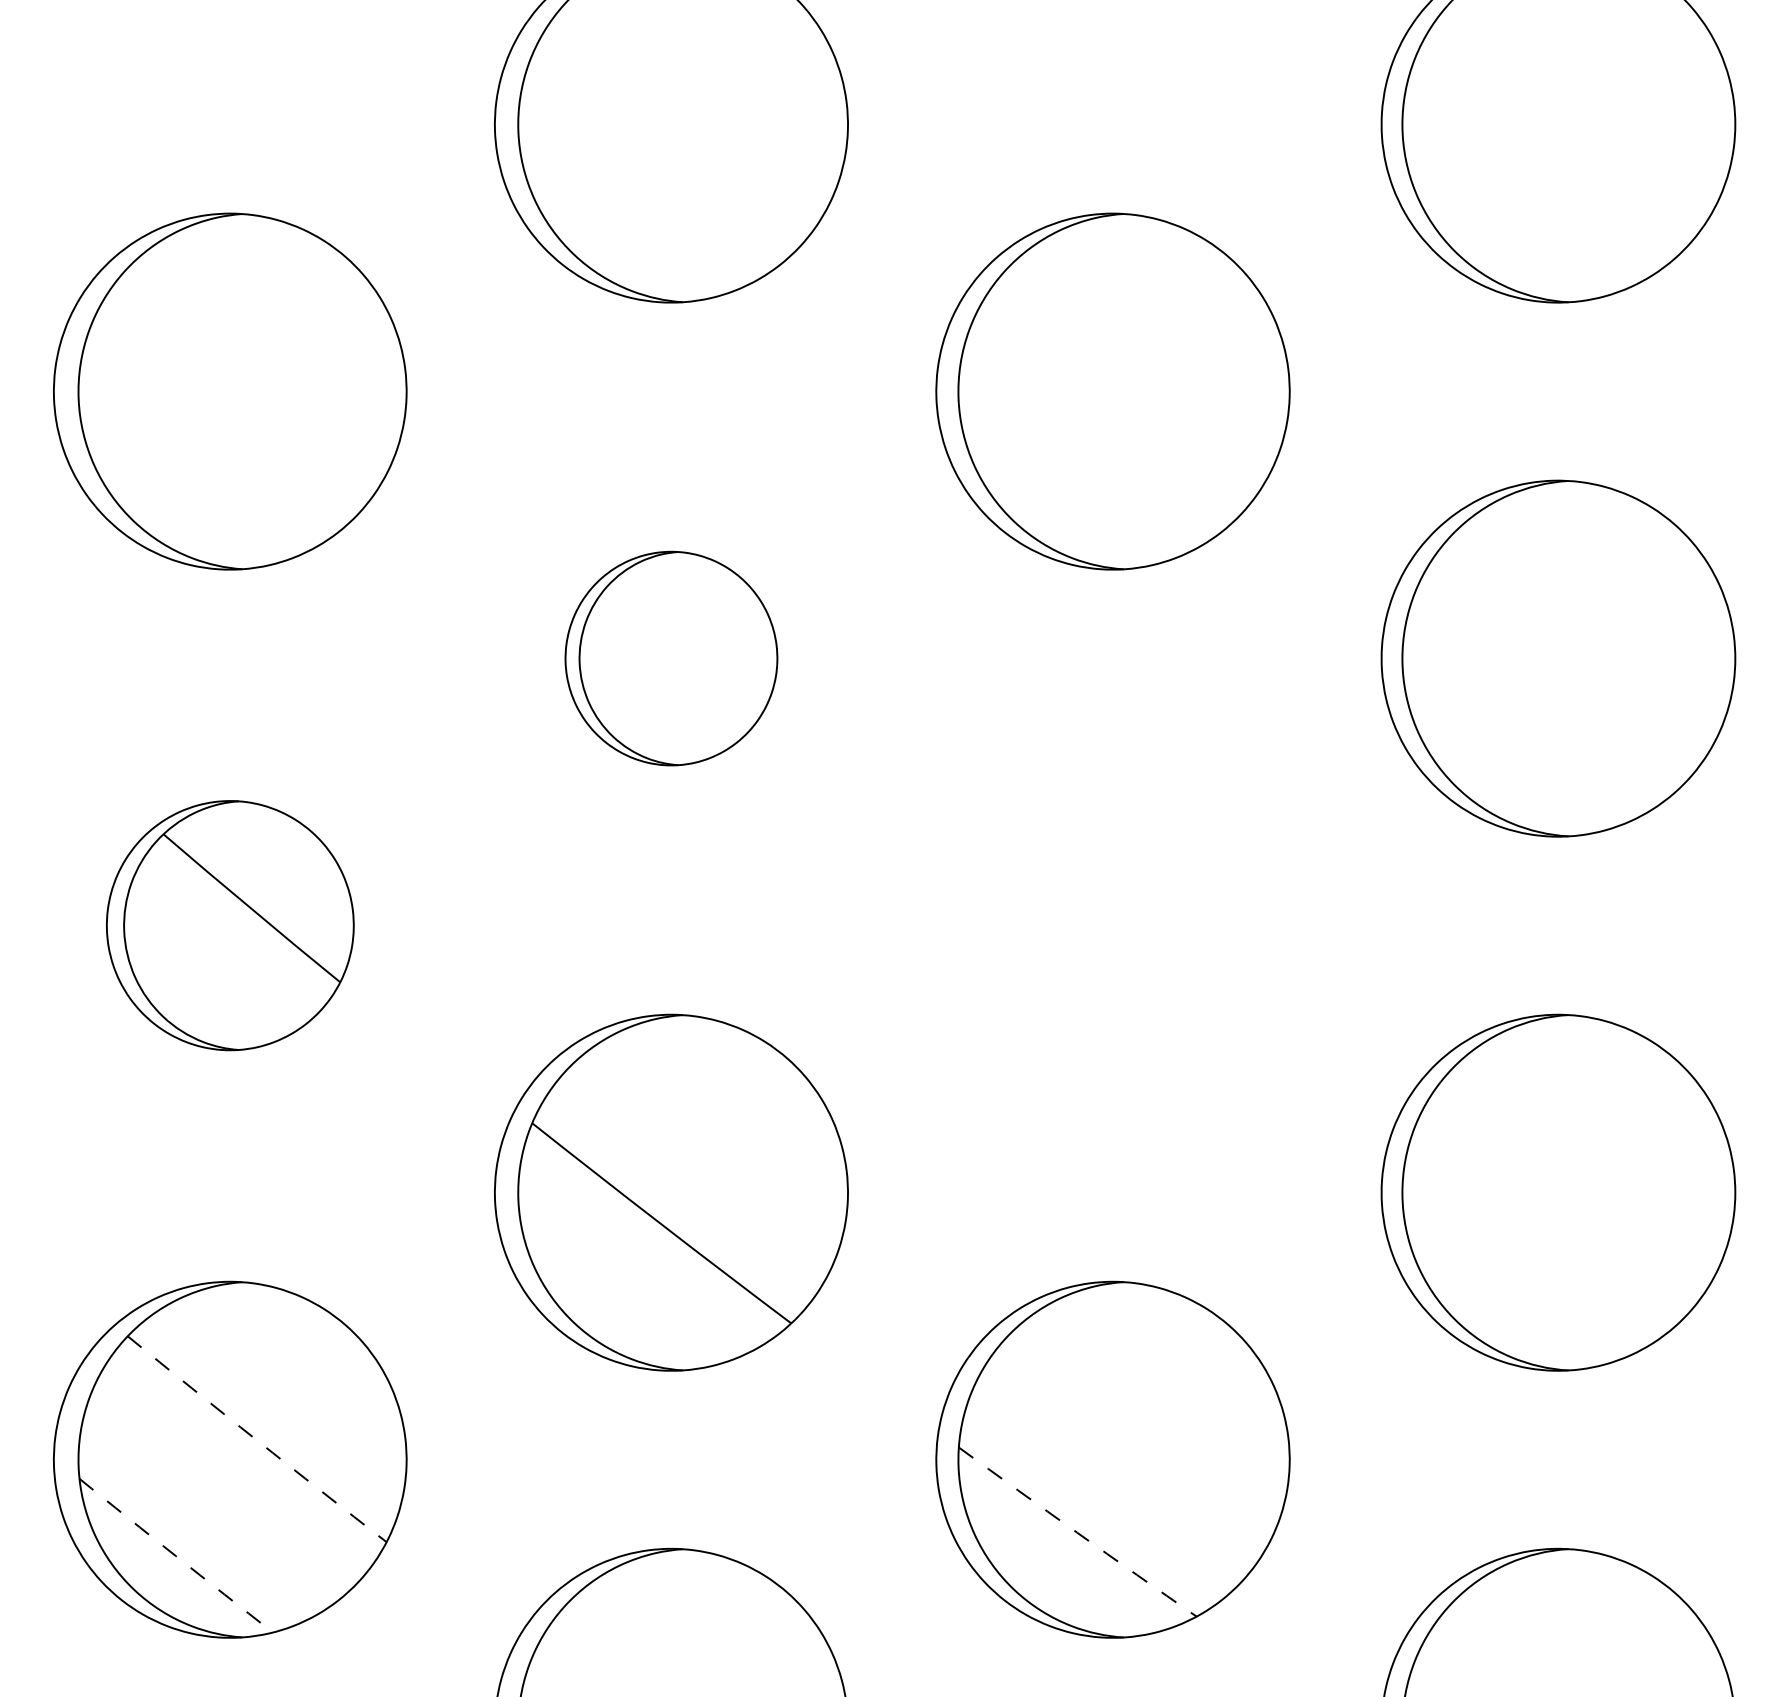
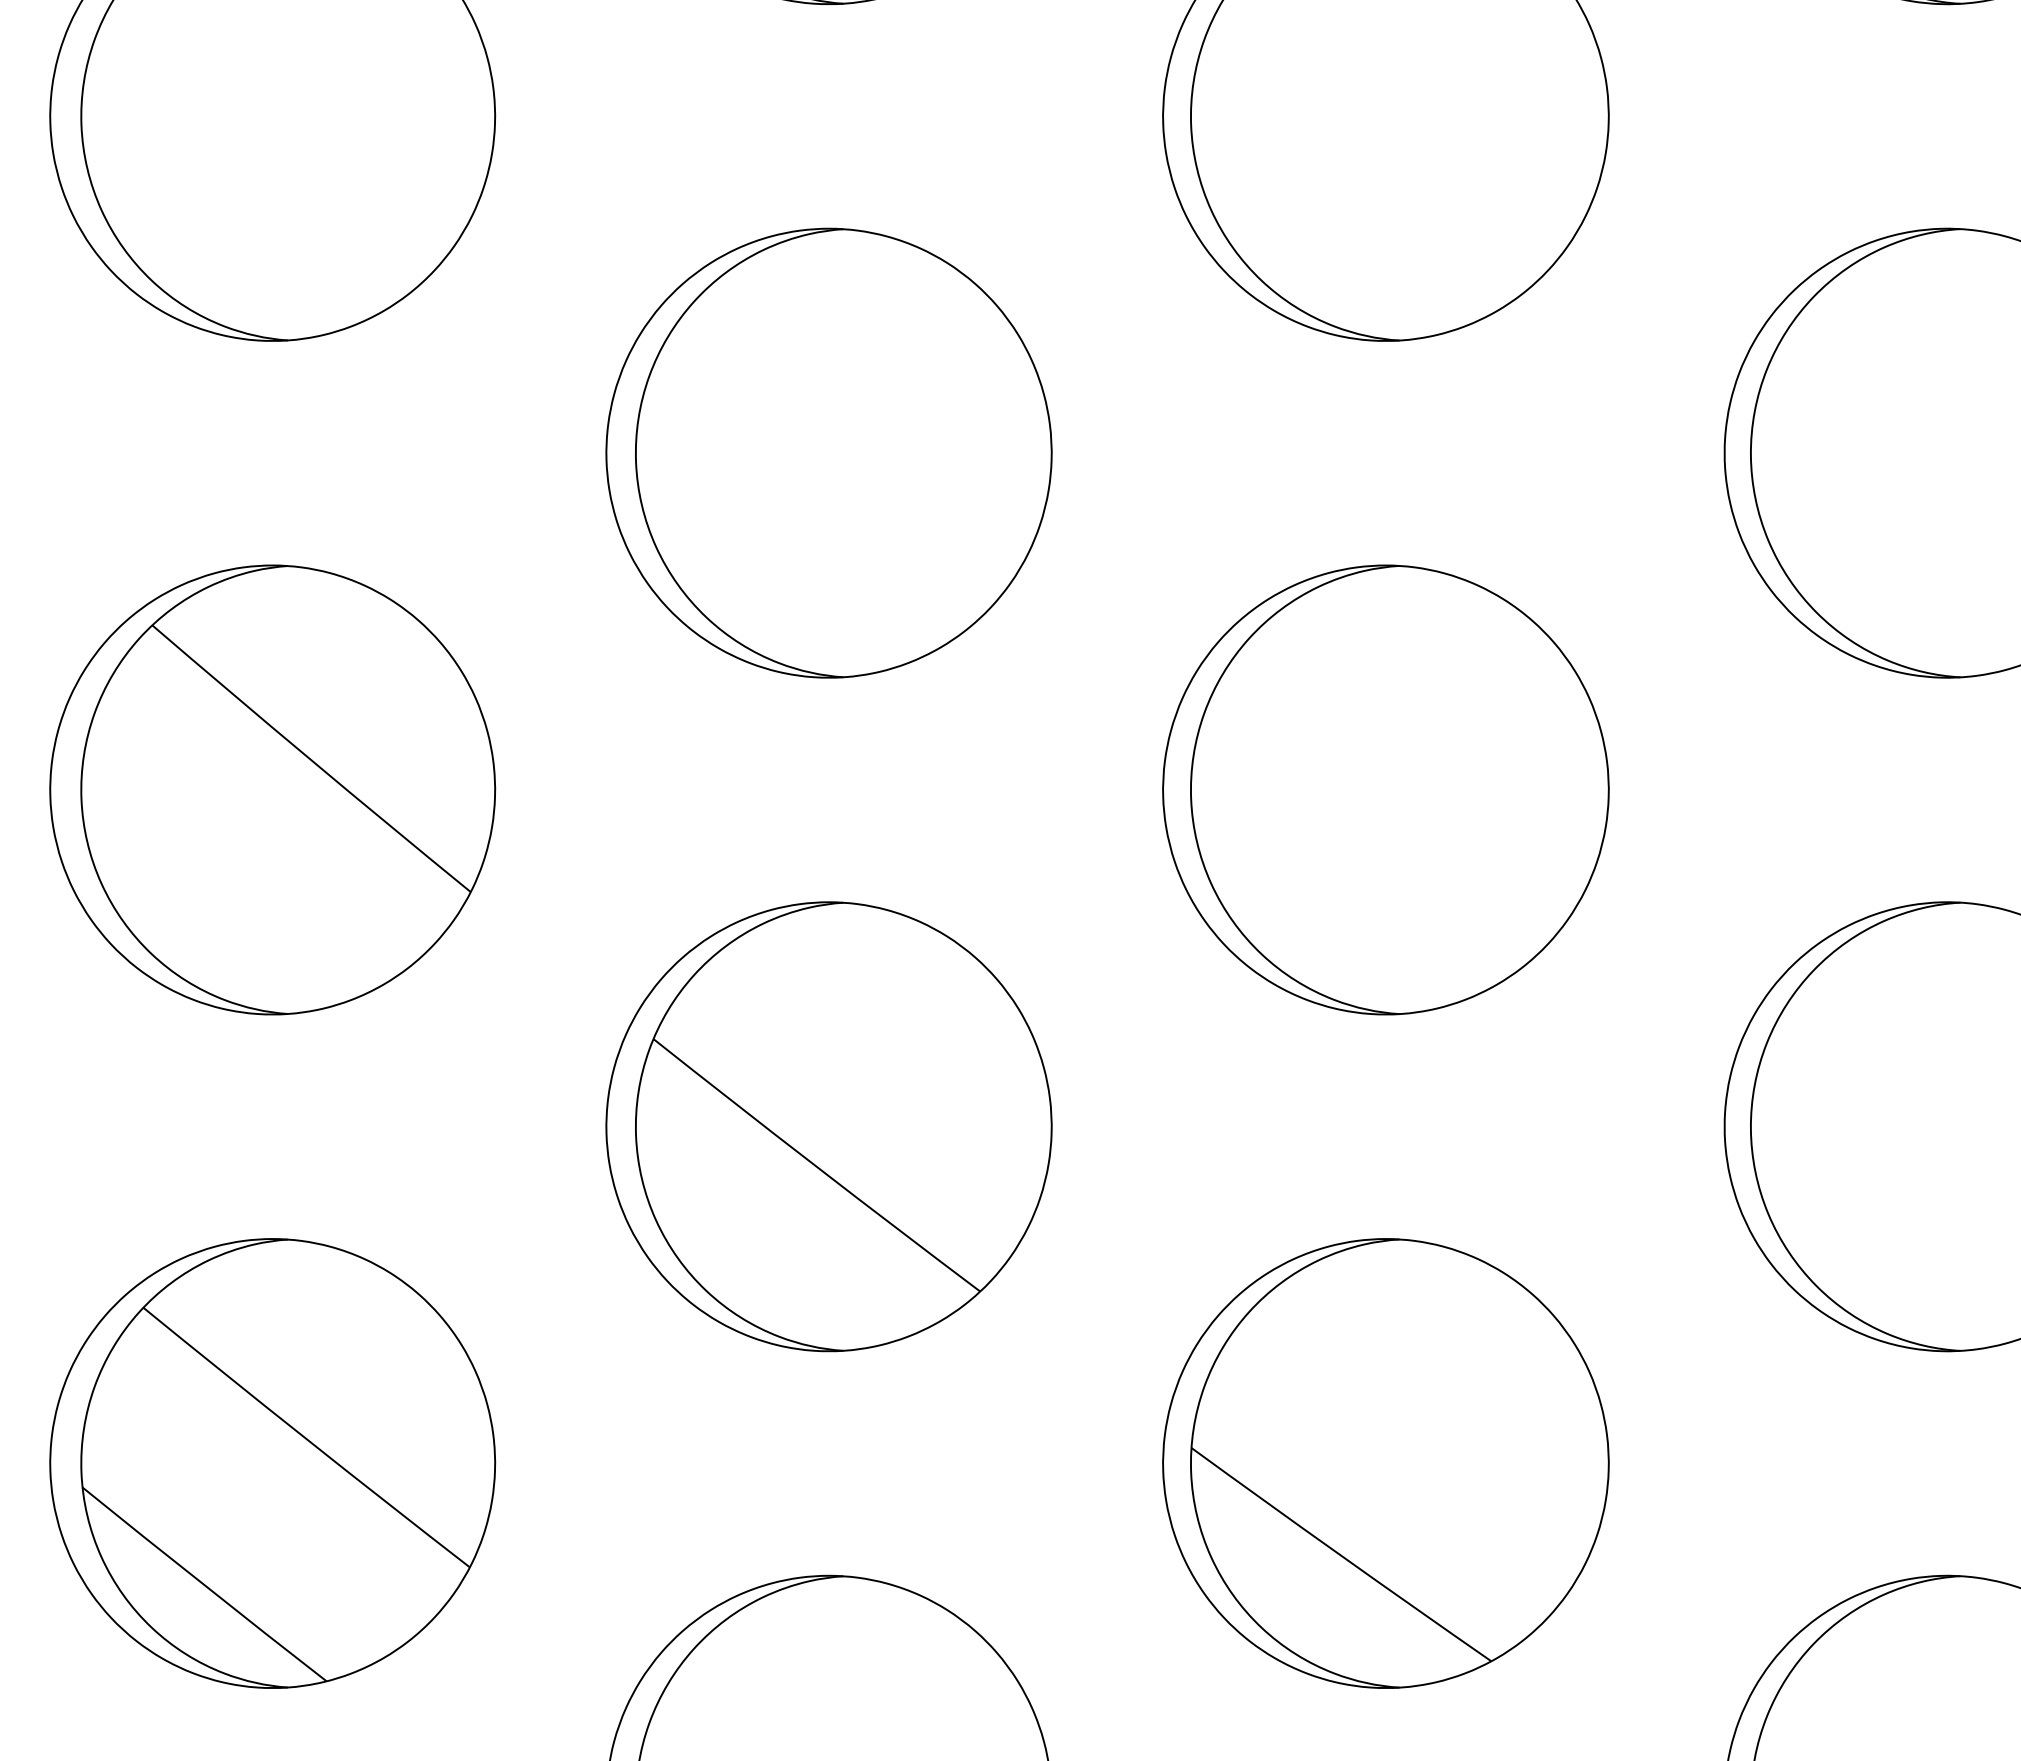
part: (671, 658) -> (829, 452), size x1.67
part: (230, 925) -> (272, 789), size x1.43
part: (1112, 925) -> (1385, 789), added
arc: (256, 1440) -> (305, 1439), dashed -> solid
arc: (1077, 1532) -> (1341, 1555), dashed -> solid
arc: (175, 1556) -> (203, 1585), dashed -> solid

